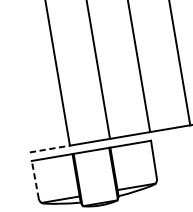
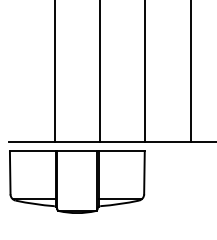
line: (49, 149) -> (31, 141), dashed -> solid
line: (35, 179) -> (10, 172), dashed -> solid

